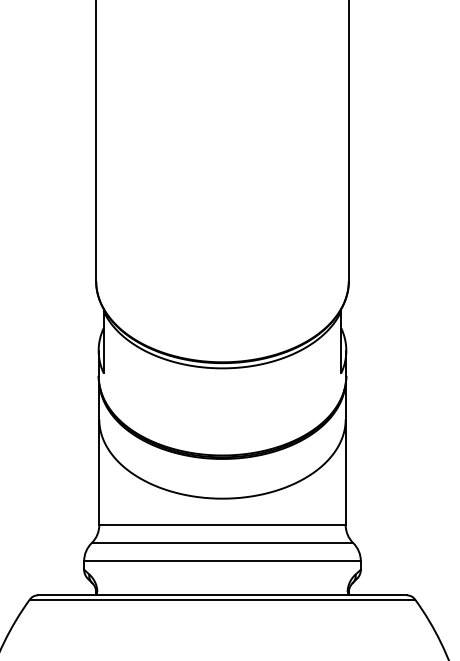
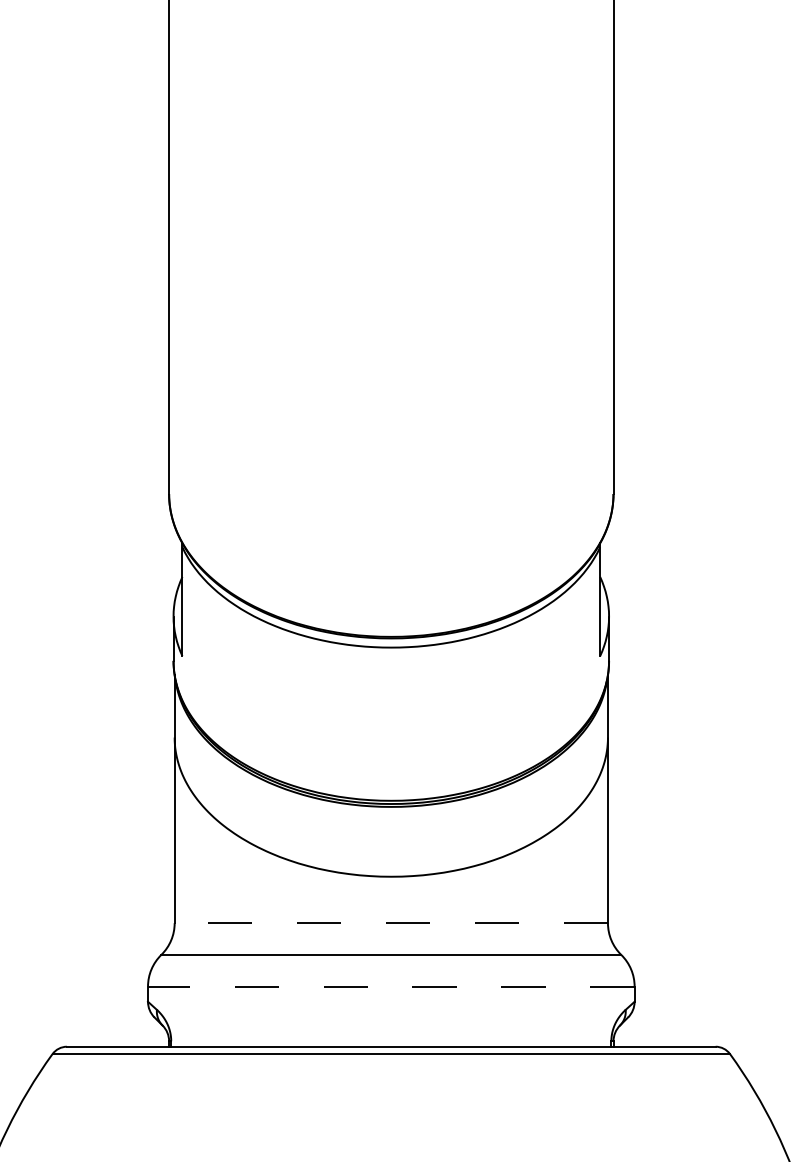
line: (222, 525) -> (391, 923), solid -> dashed
line: (222, 561) -> (391, 987), solid -> dashed

